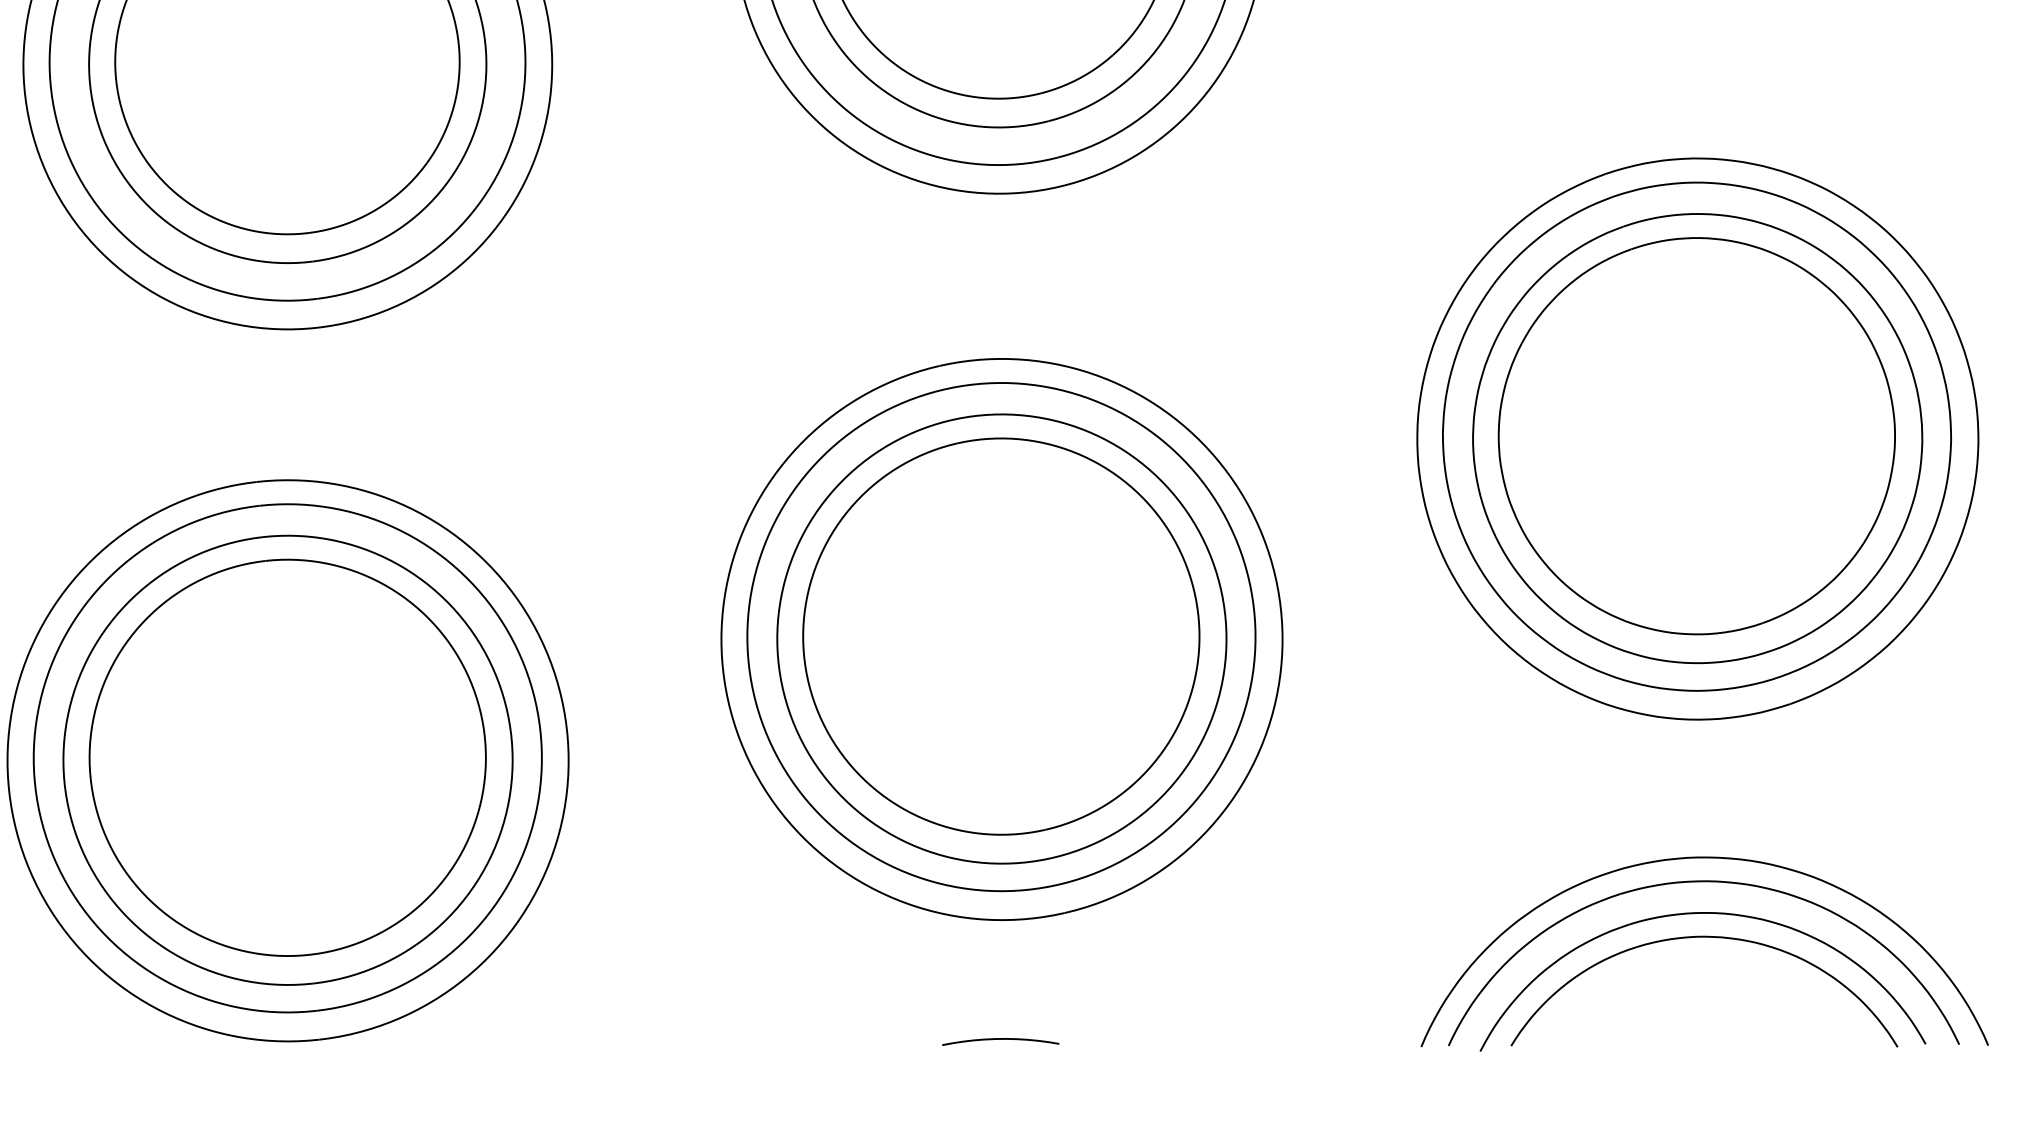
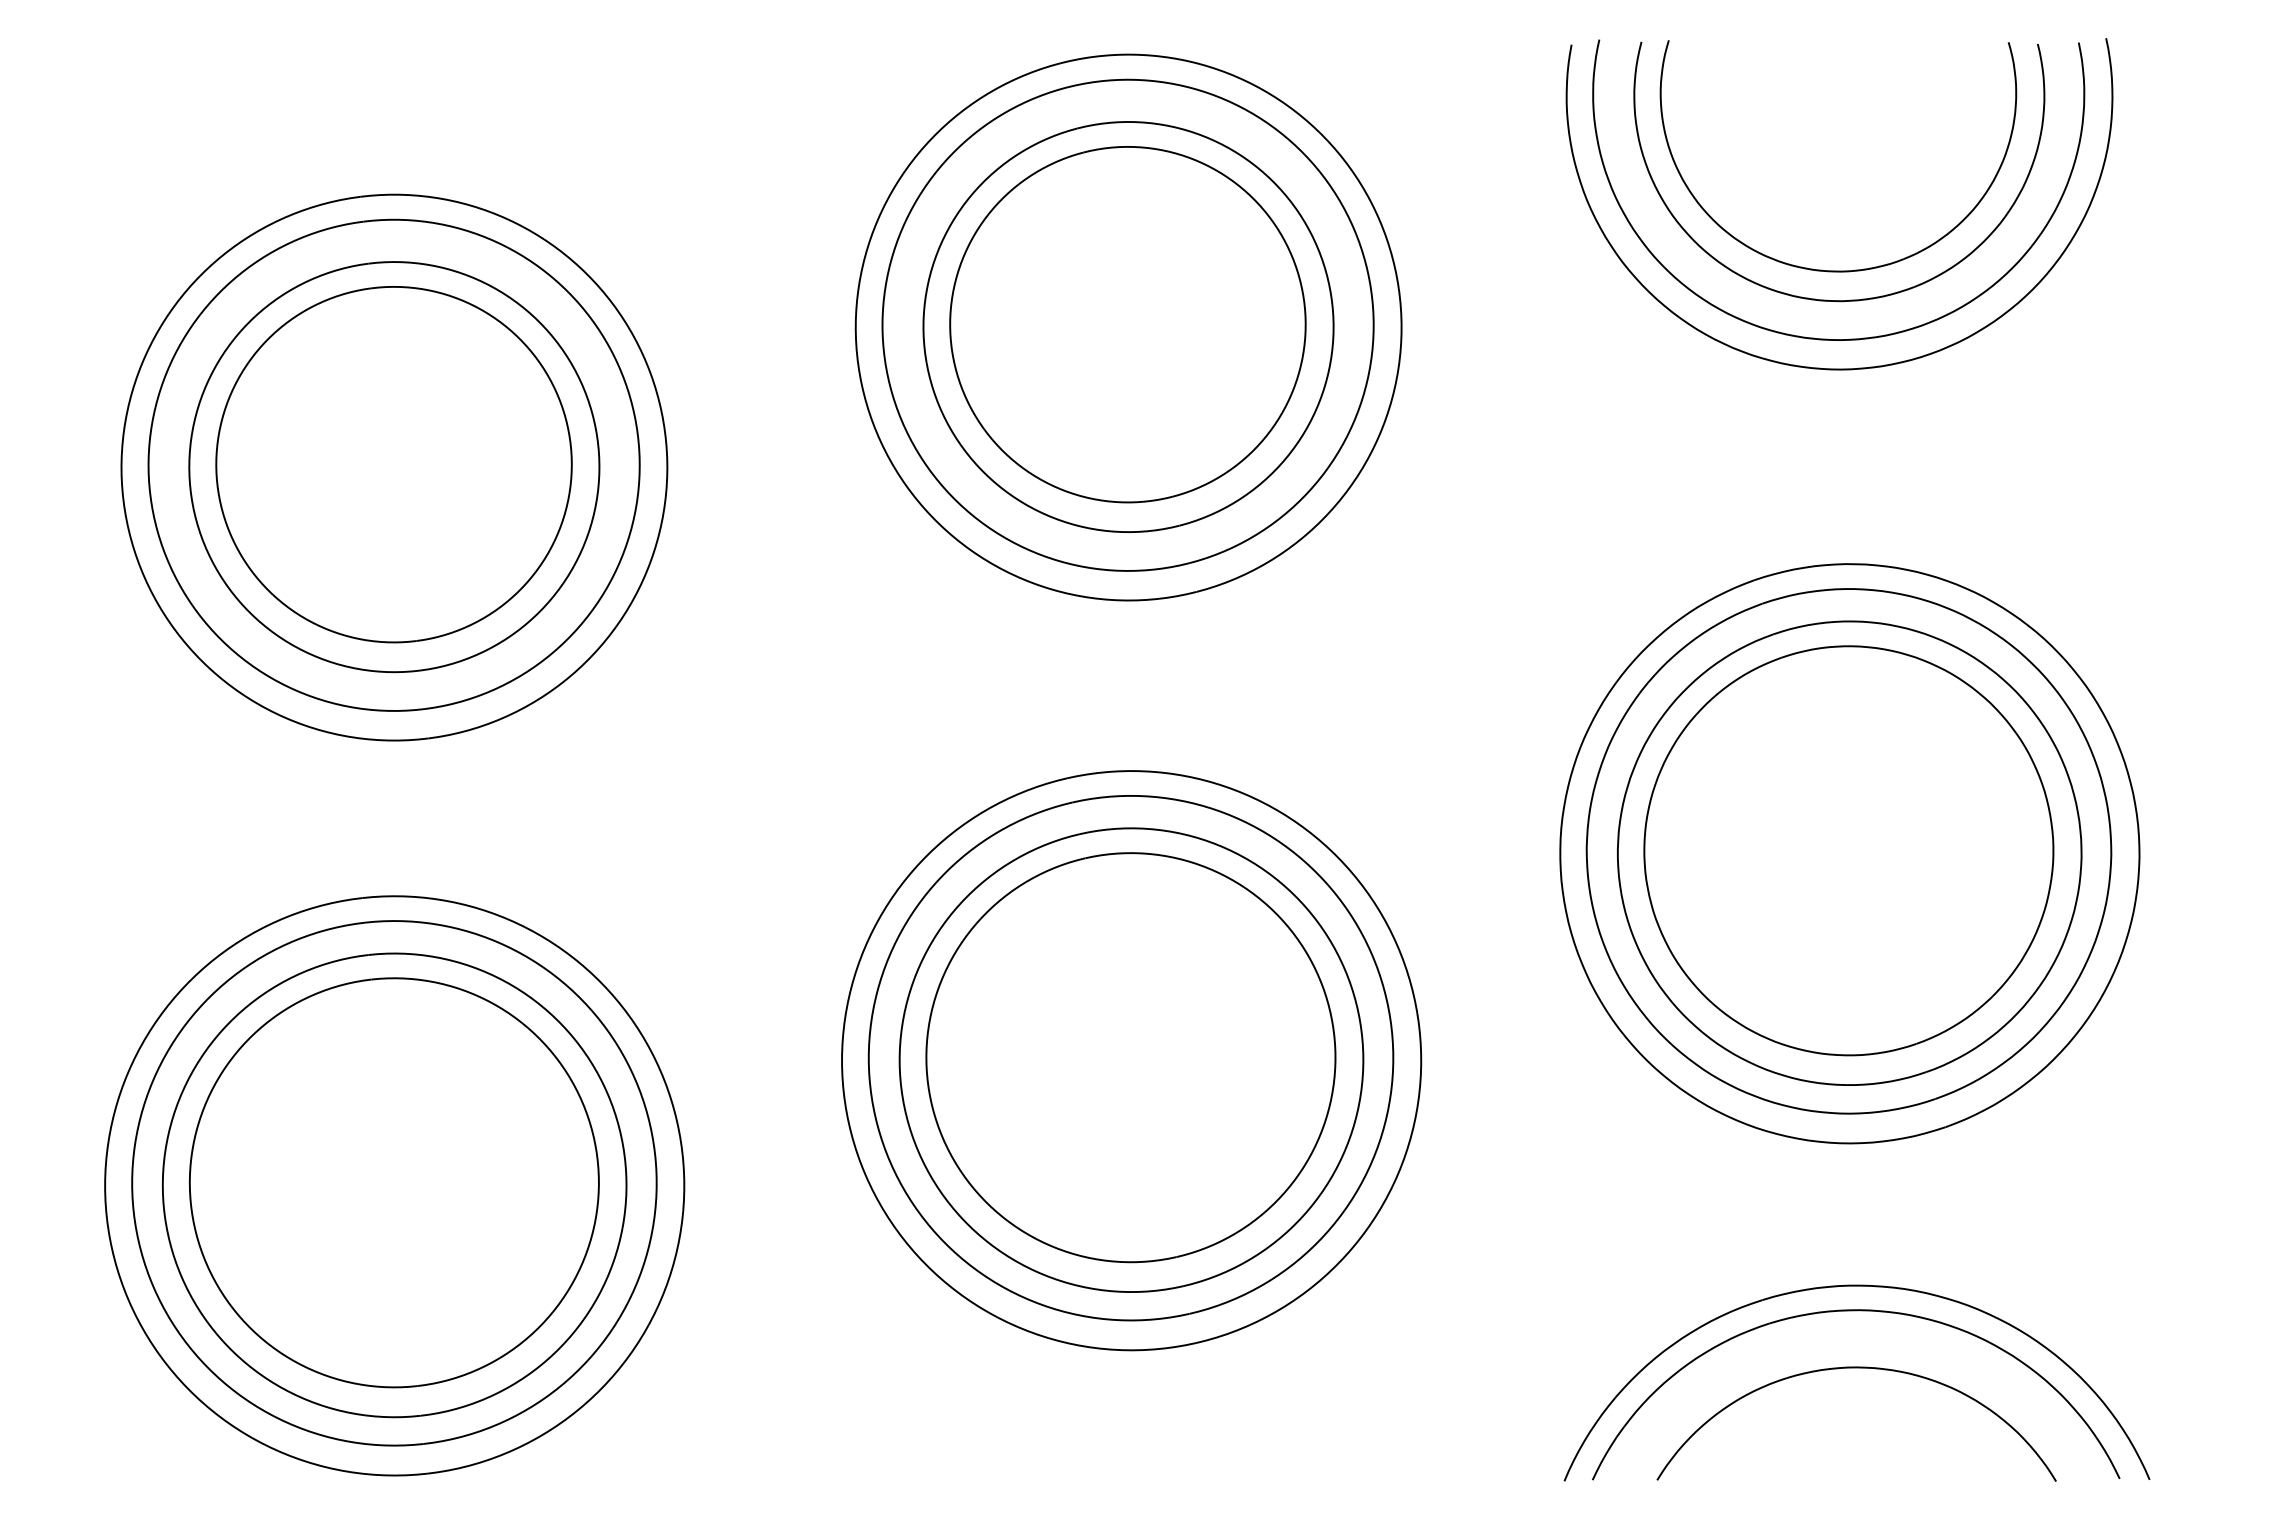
part: (1692, 914) -> (1844, 1344), removed
curve: (999, 1039) -> (1129, 1473), removed

